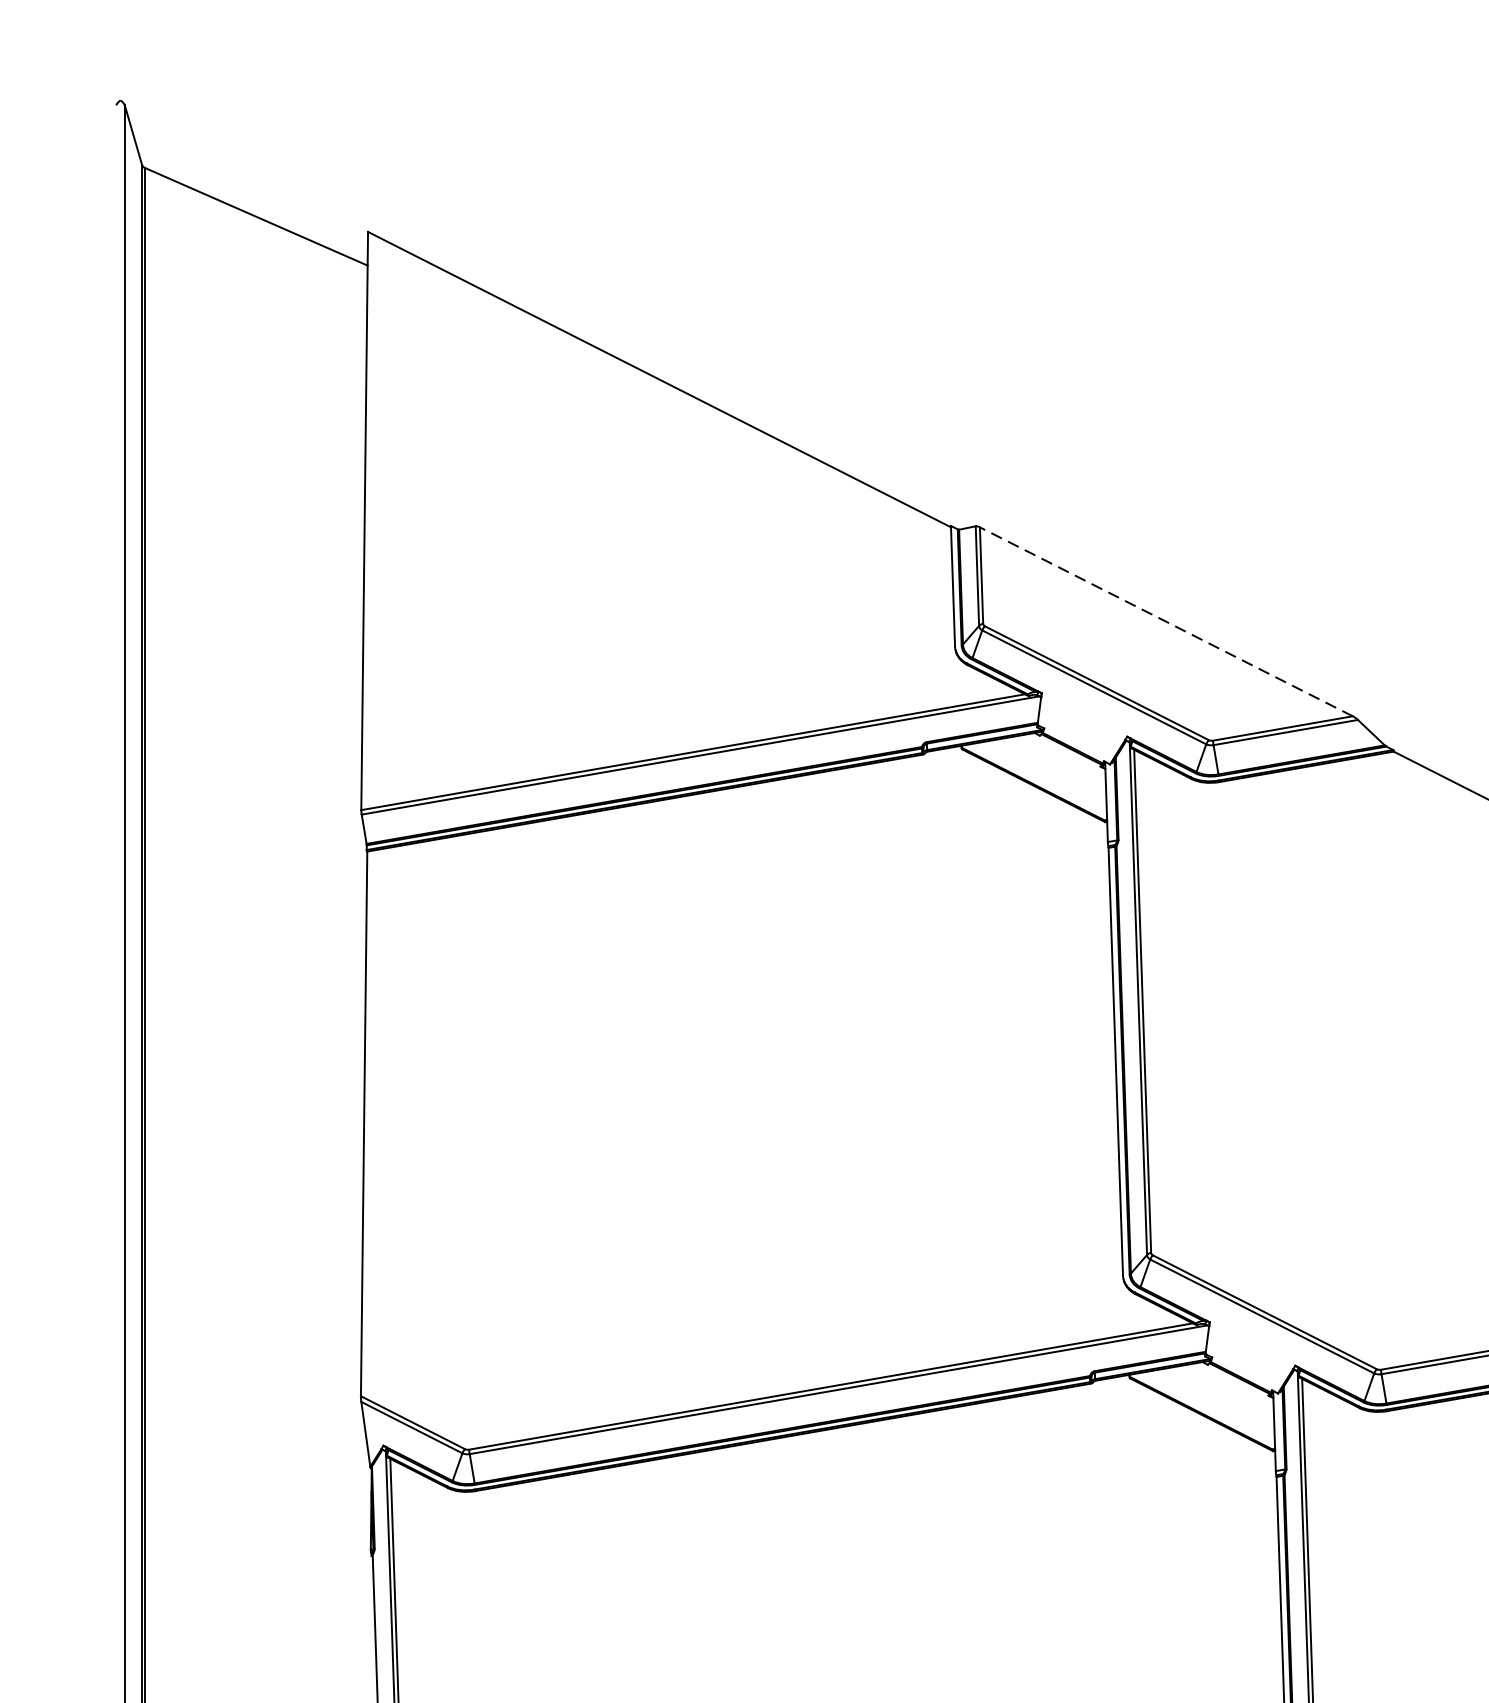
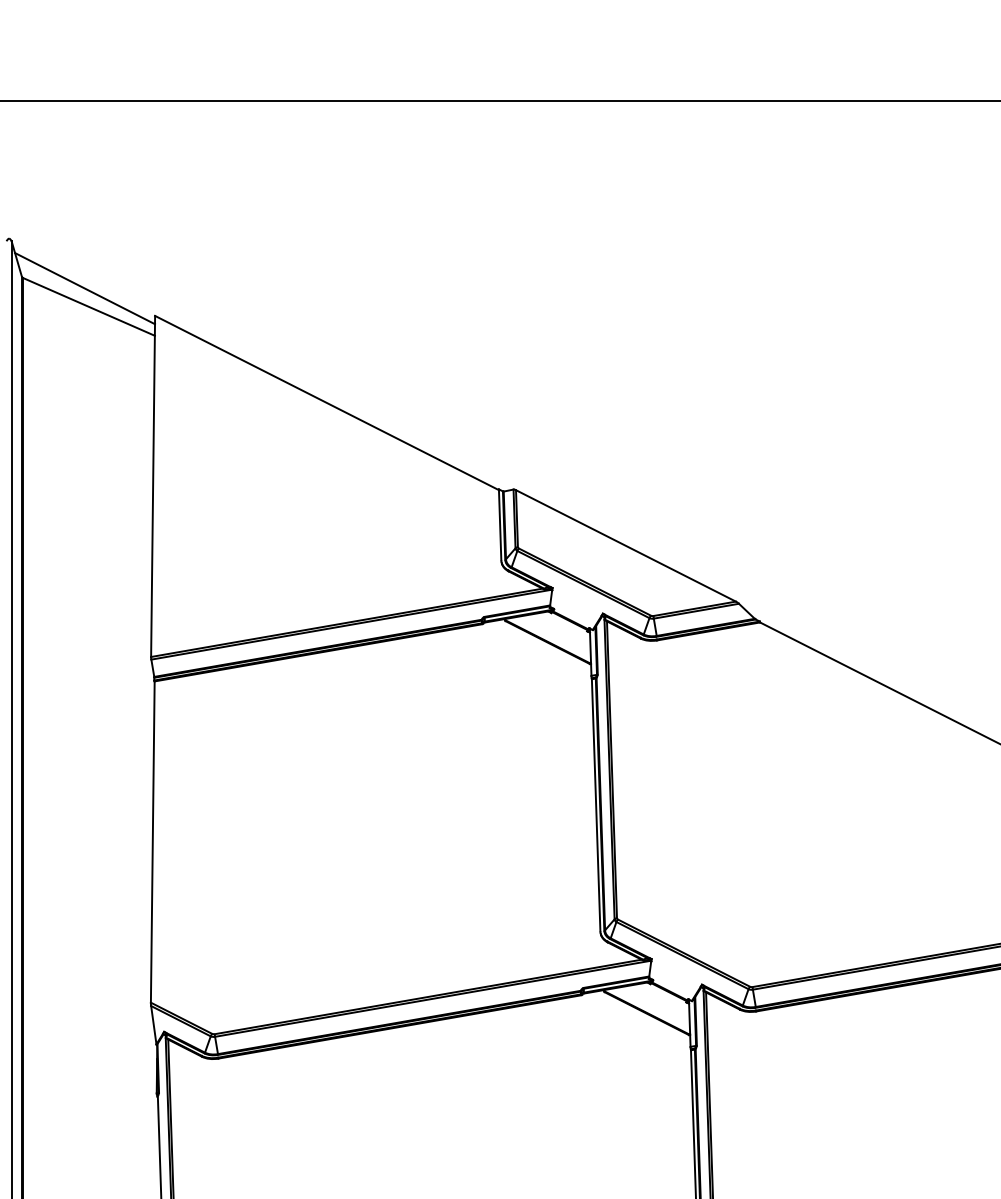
line: (250, 185) -> (85, 288), added
line: (1165, 621) -> (625, 545), dashed -> solid

